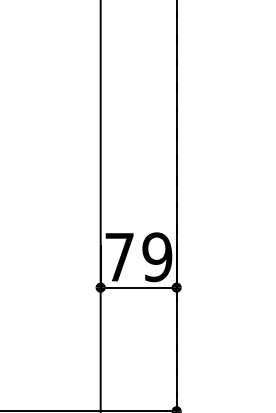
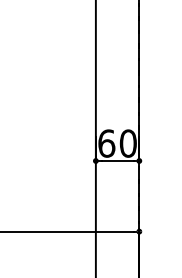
text: (138, 257) -> (117, 143), 79 -> 60

